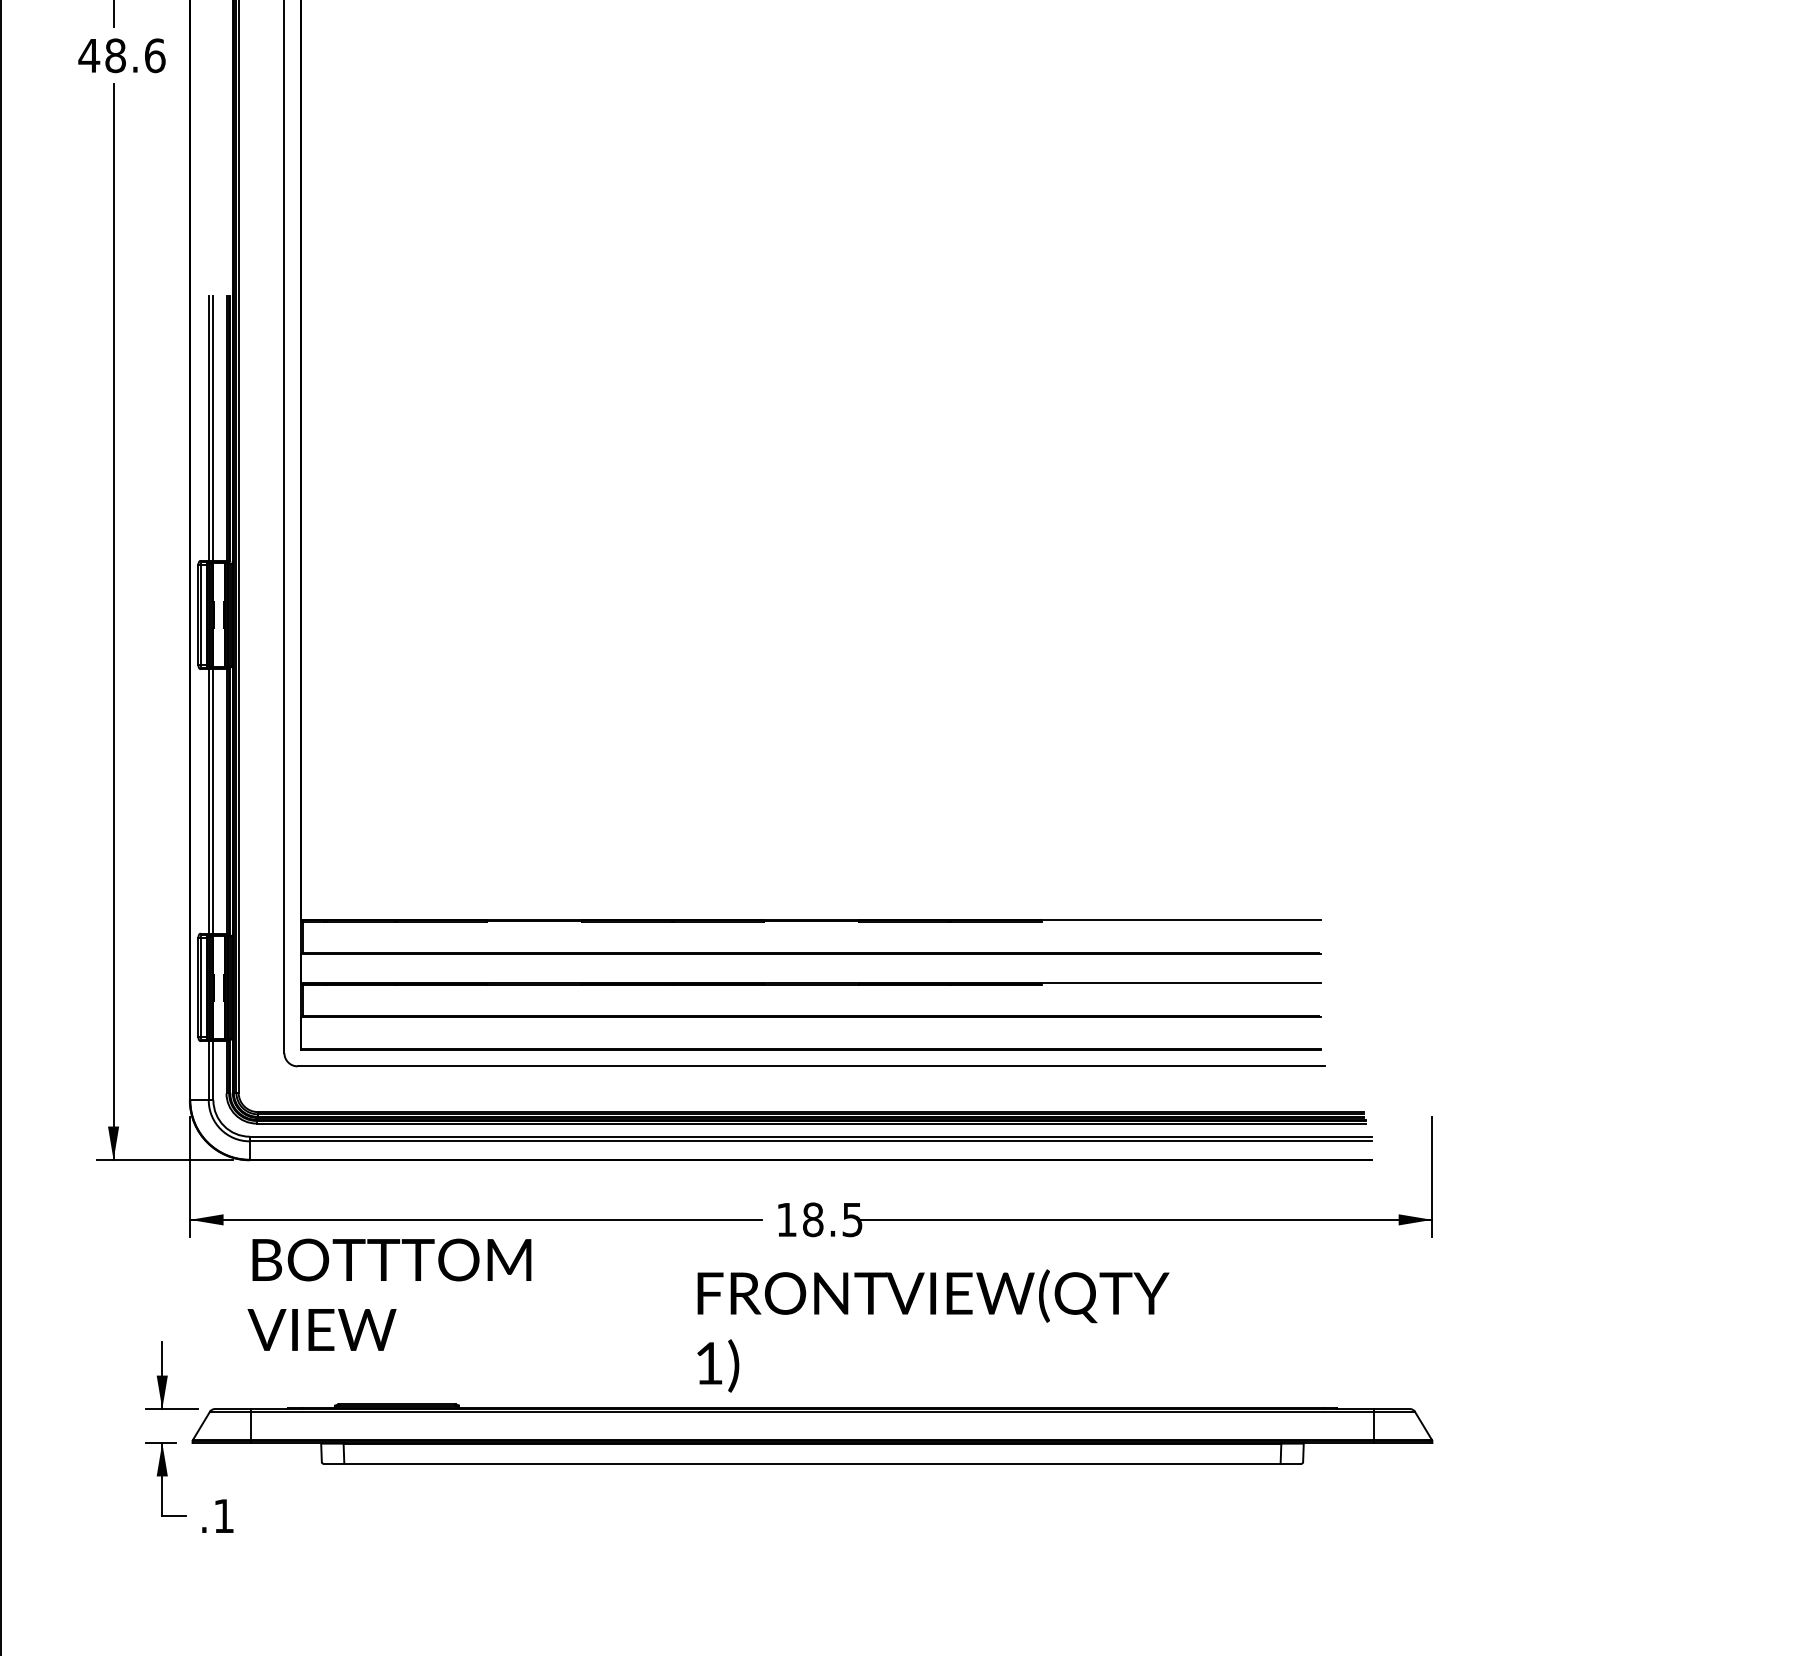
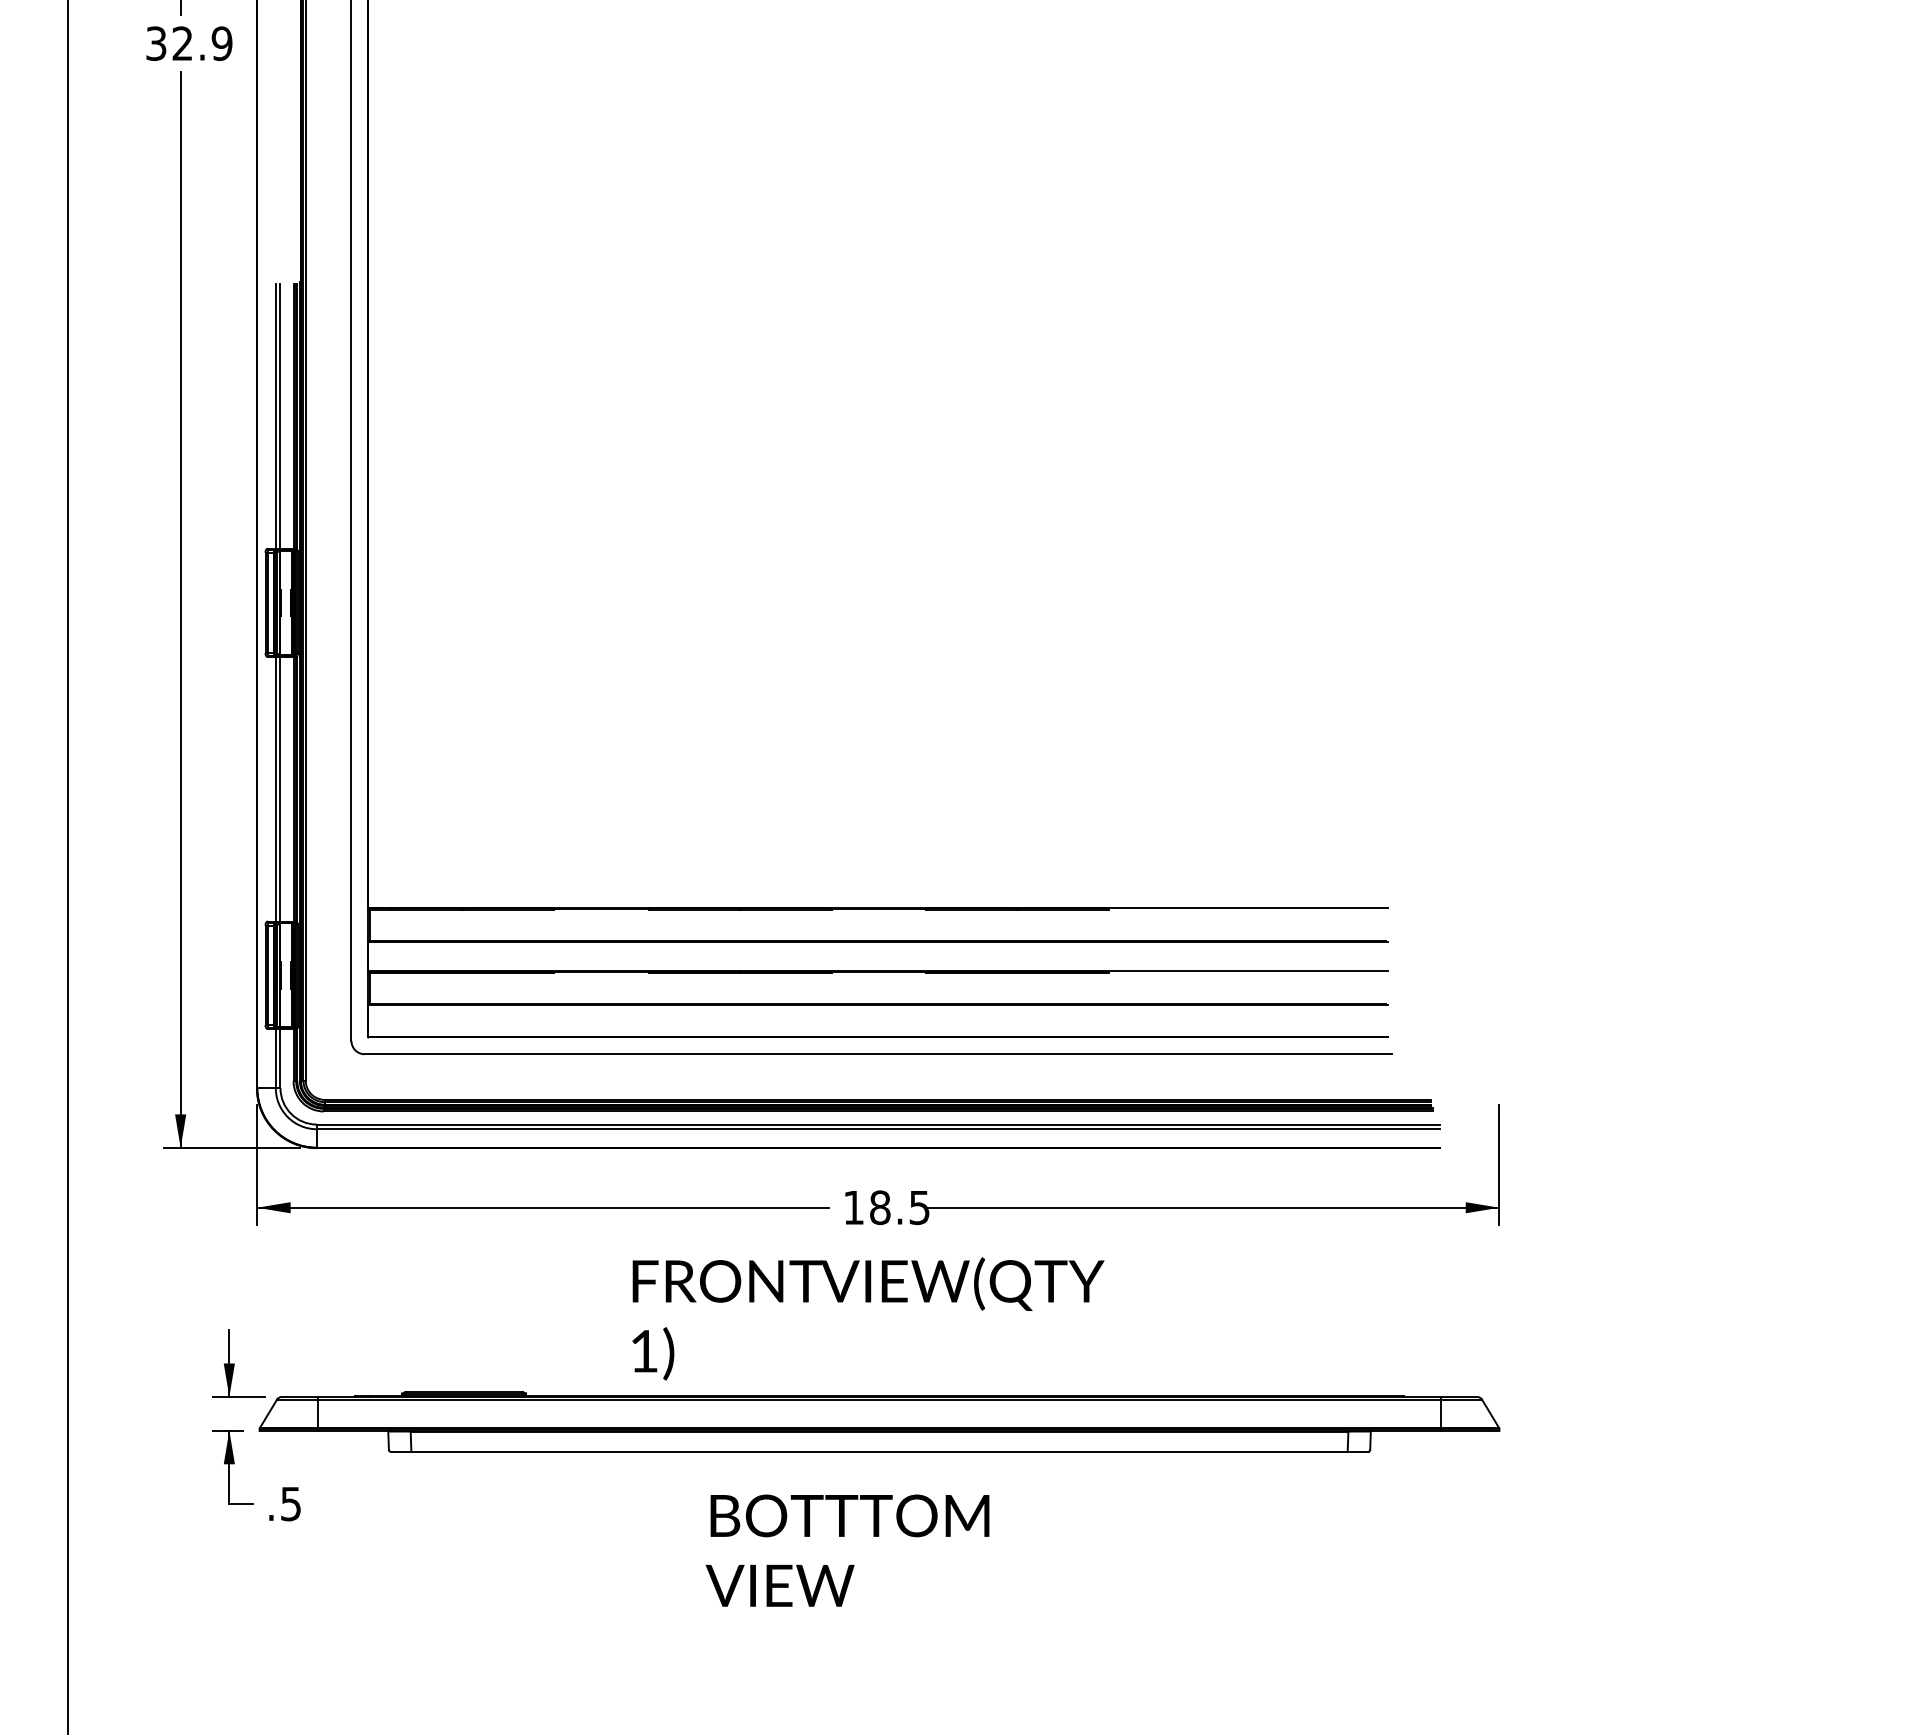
text: (121, 55) -> (188, 43), 48.6 -> 32.9
text: (389, 1294) -> (847, 1550), moved
text: (933, 1330) -> (868, 1318), moved
text: (223, 1516) -> (290, 1504), .1 -> .5

